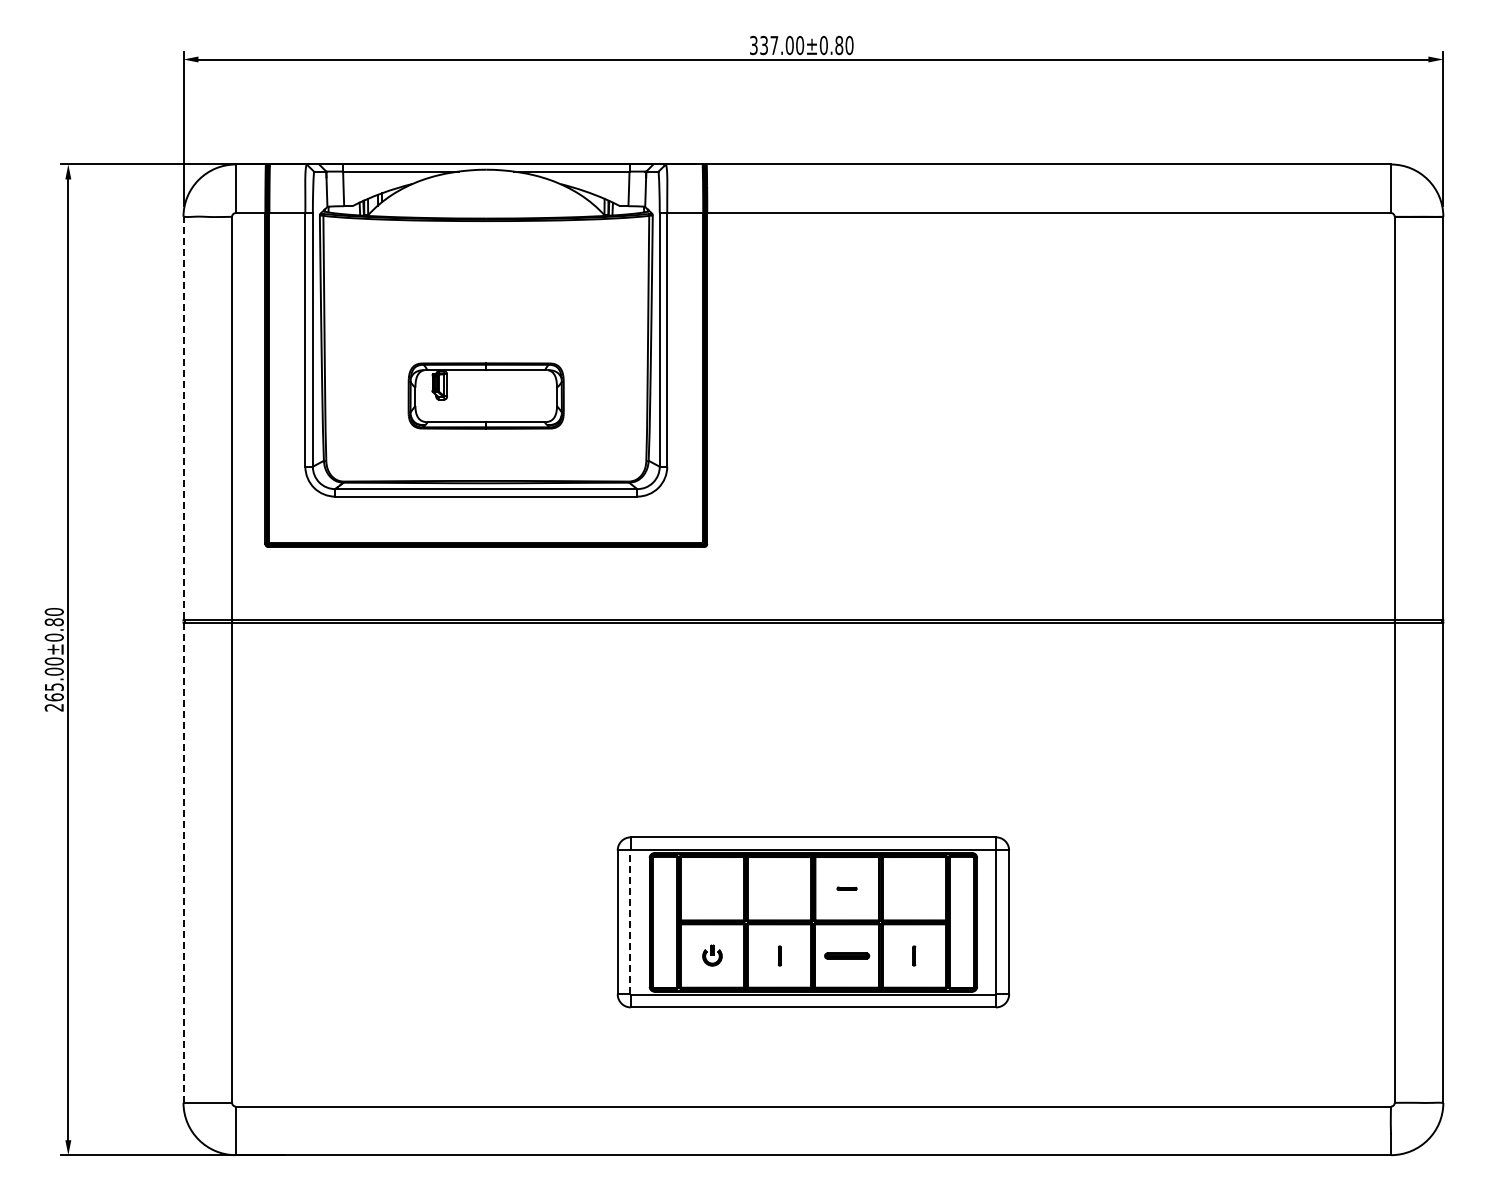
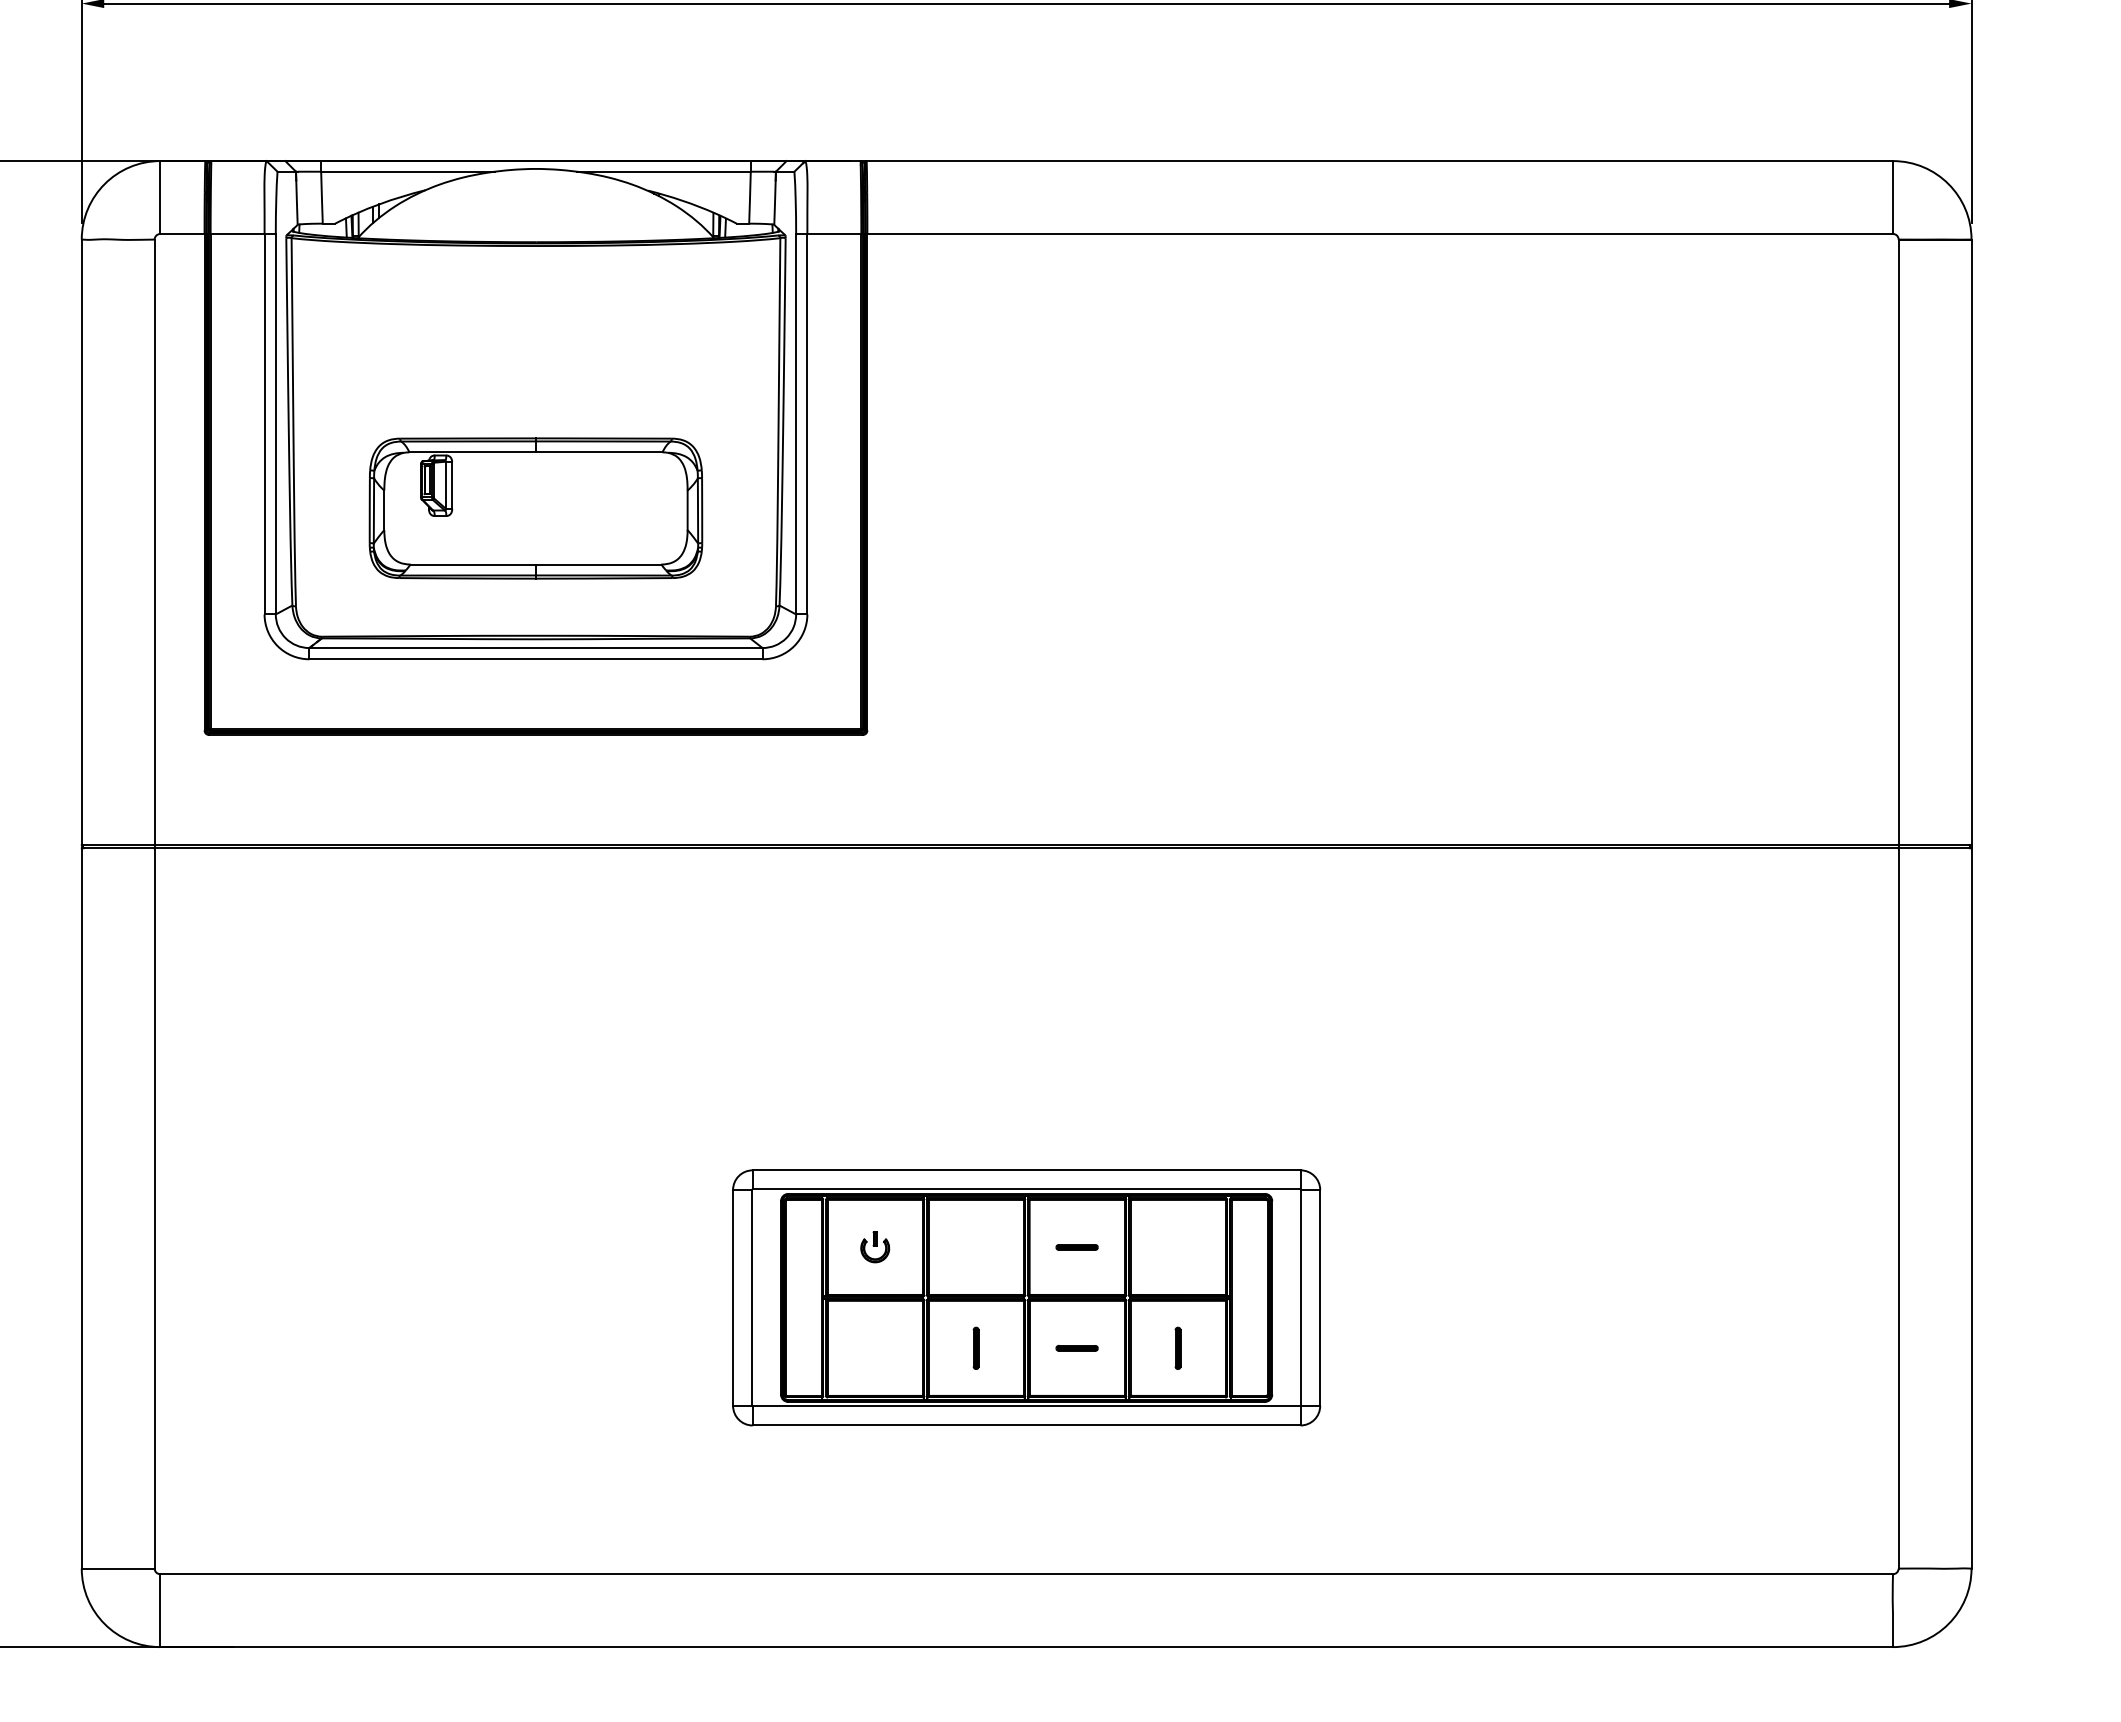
part: (485, 395) -> (534, 507), size x1.43
line: (183, 659) -> (81, 903), dashed -> solid
part: (846, 888) -> (1076, 1247), size x1.43
line: (630, 922) -> (752, 1298), dashed -> solid
part: (712, 955) -> (875, 1247), moved
part: (779, 955) -> (975, 1347), size x1.43
part: (846, 955) -> (1076, 1347), size x0.62
part: (913, 955) -> (1176, 1347), size x1.43

